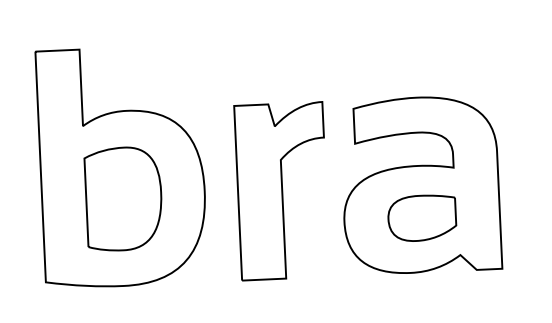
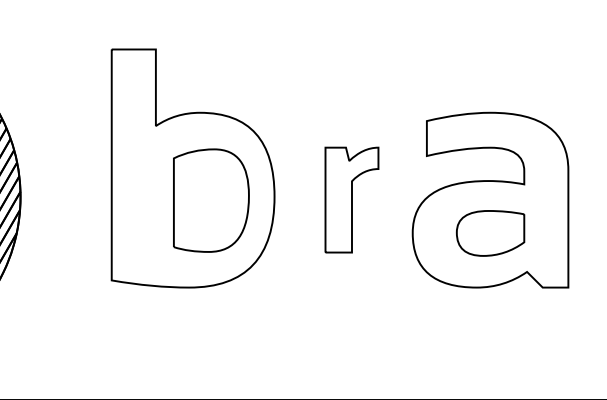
part: (281, 190) -> (351, 199), size x0.6
part: (123, 198) -> (211, 200), moved

